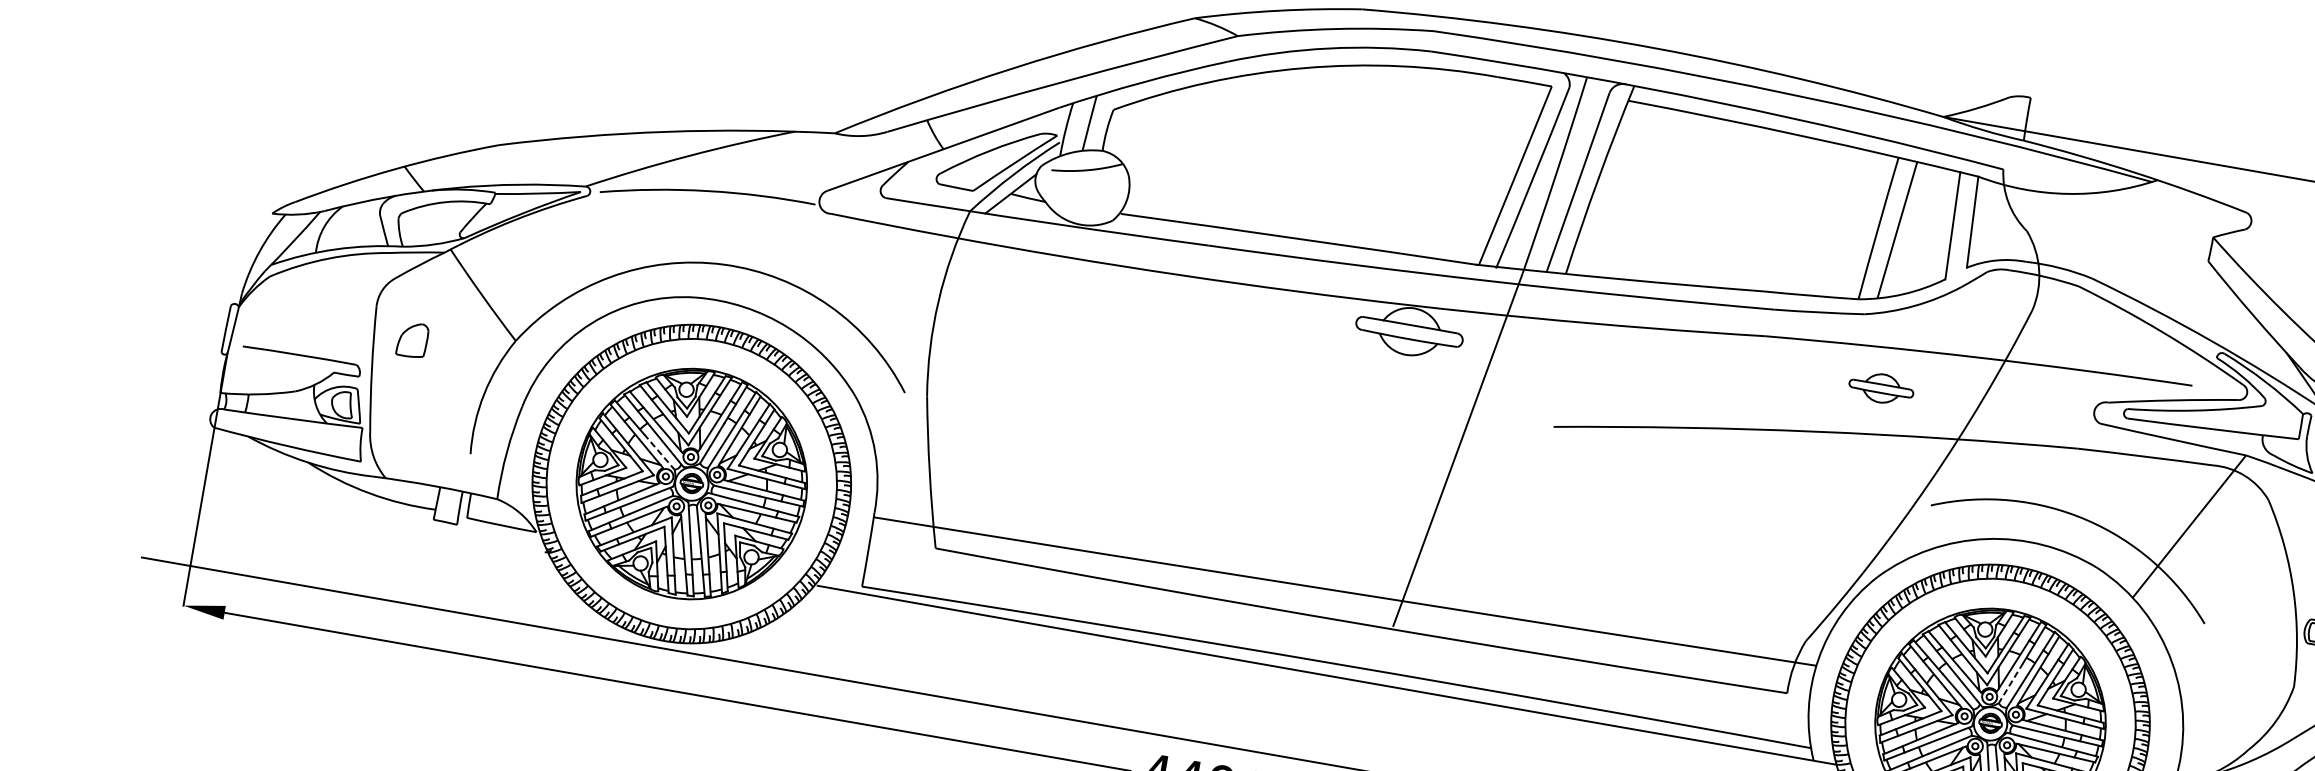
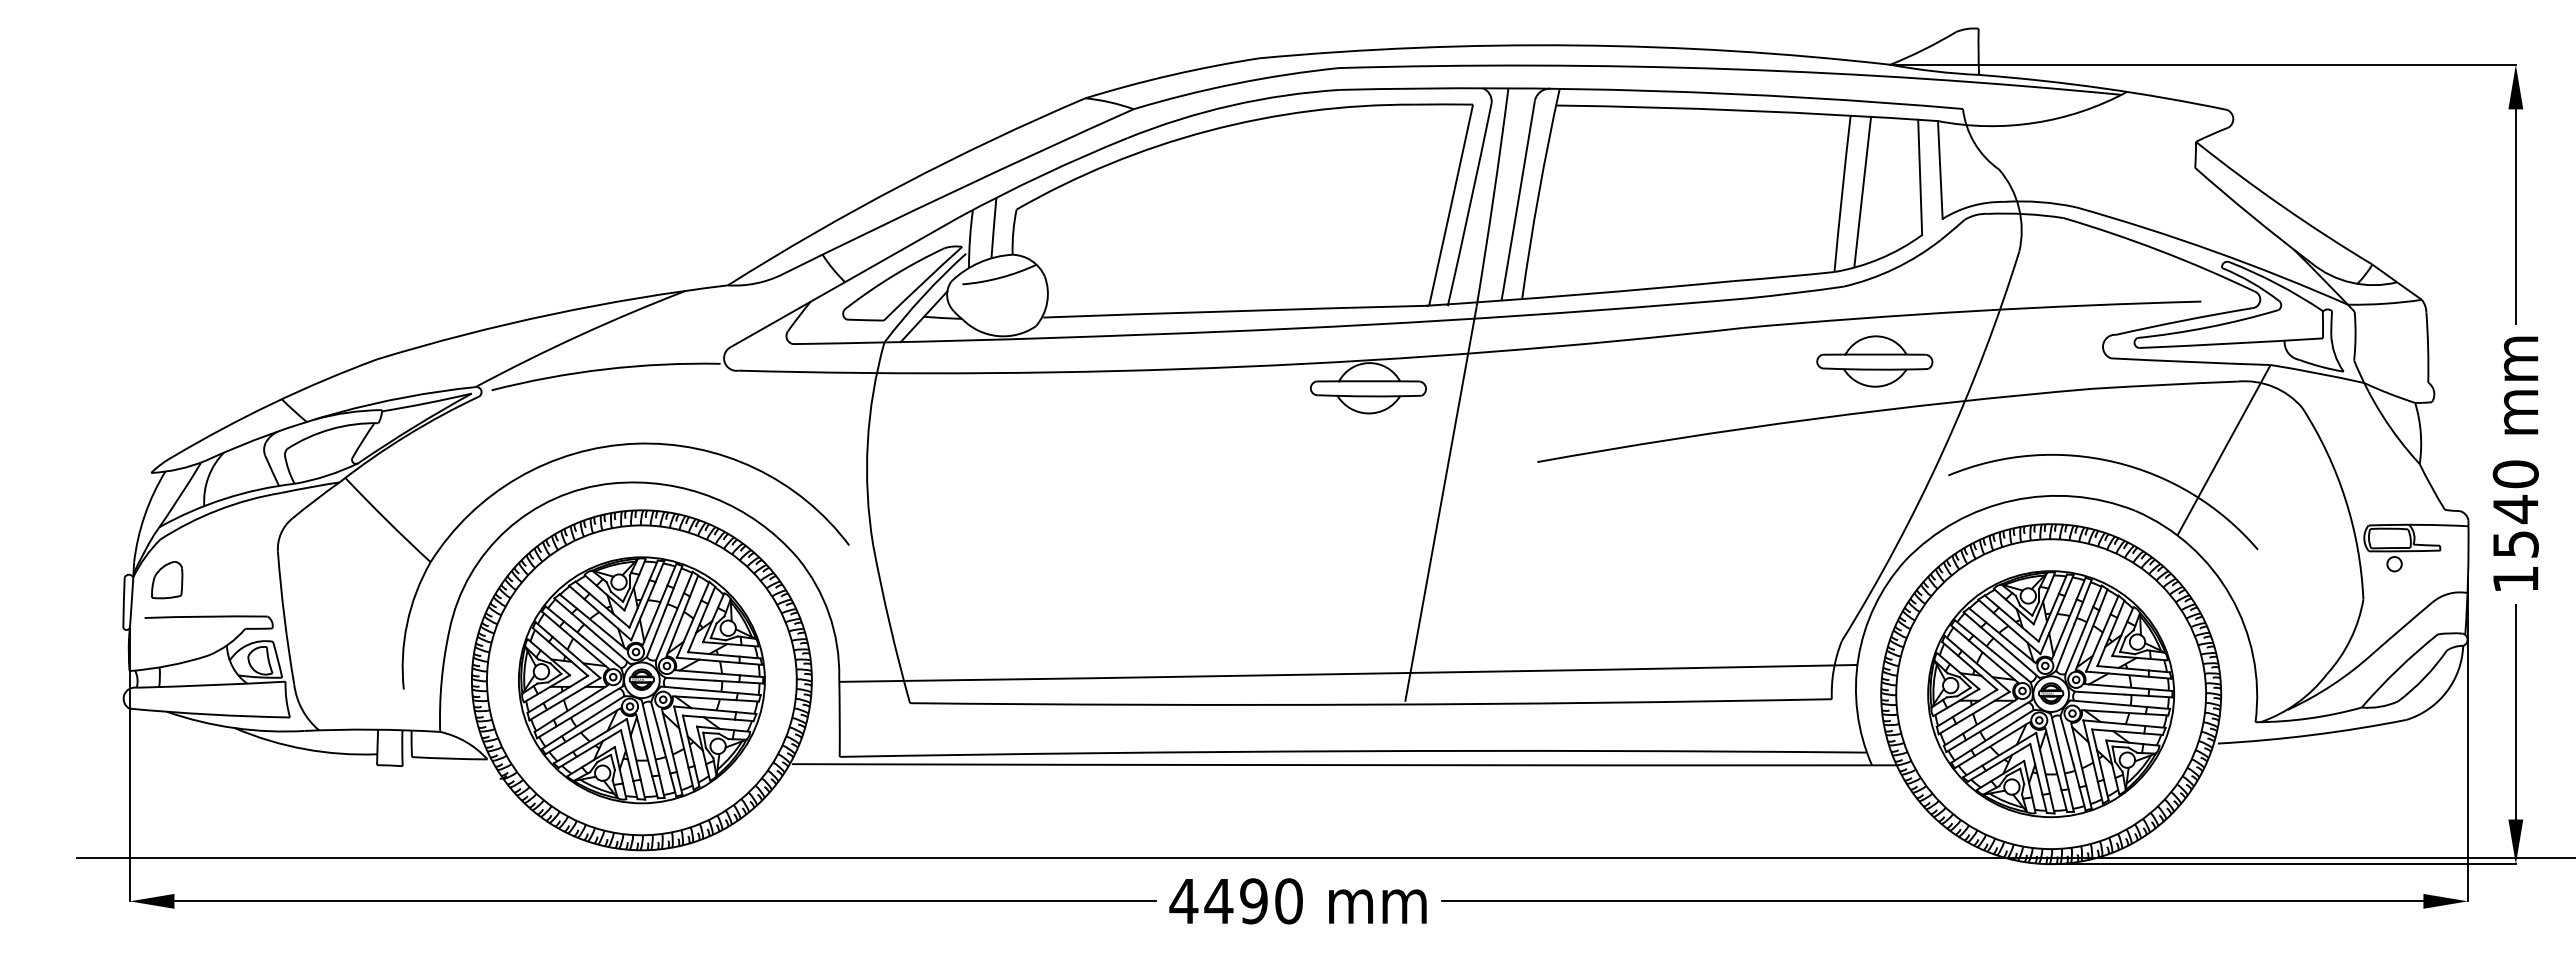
part: (413, 340) -> (167, 580), moved
part: (1881, 388) -> (1874, 361), size x1.67
line: (658, 451) -> (601, 652), dashed -> solid
line: (2011, 683) -> (2065, 647), dashed -> solid

